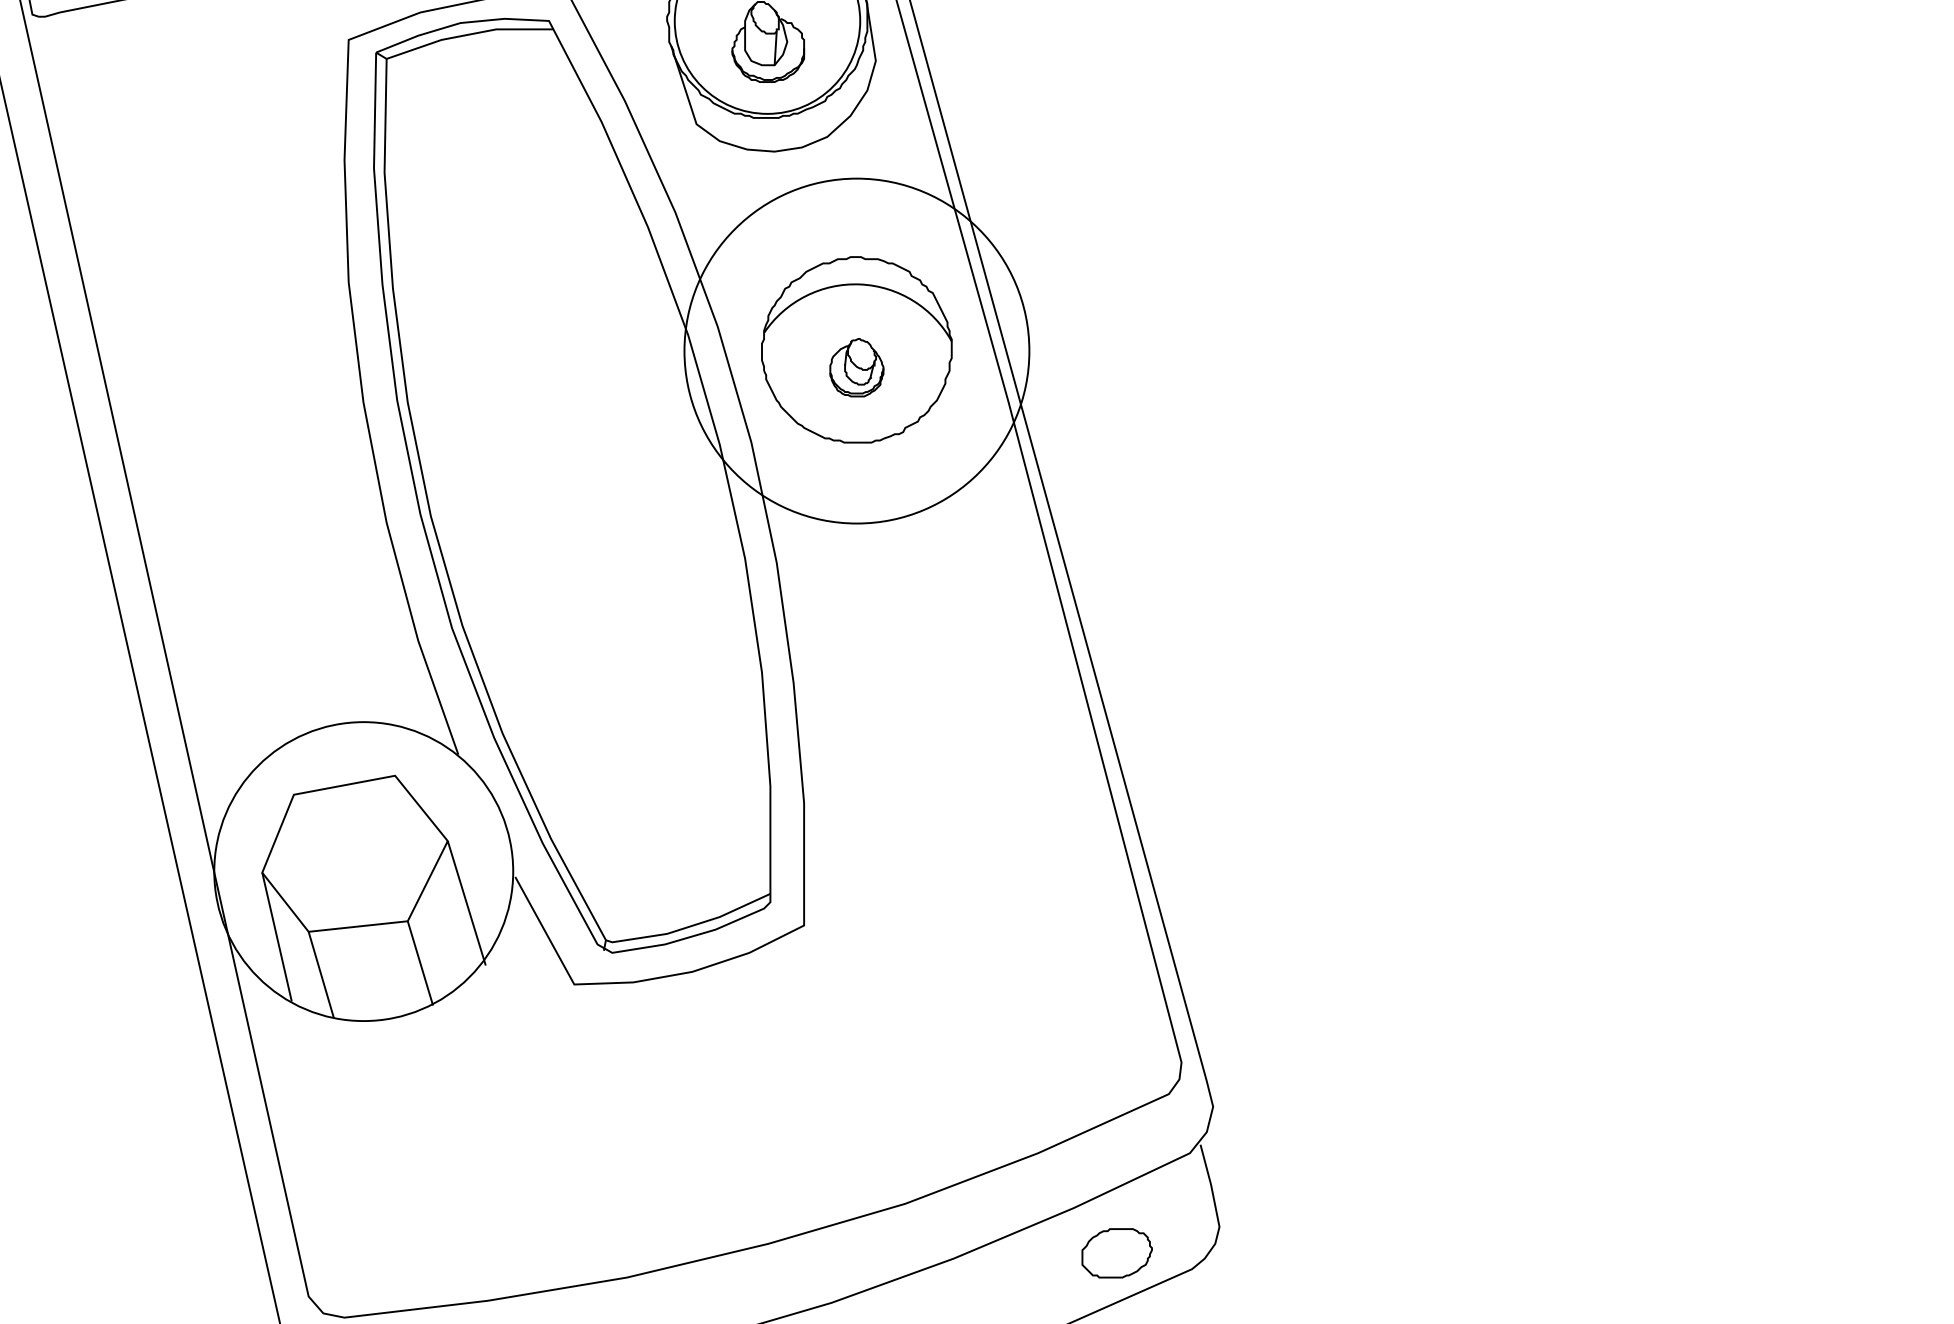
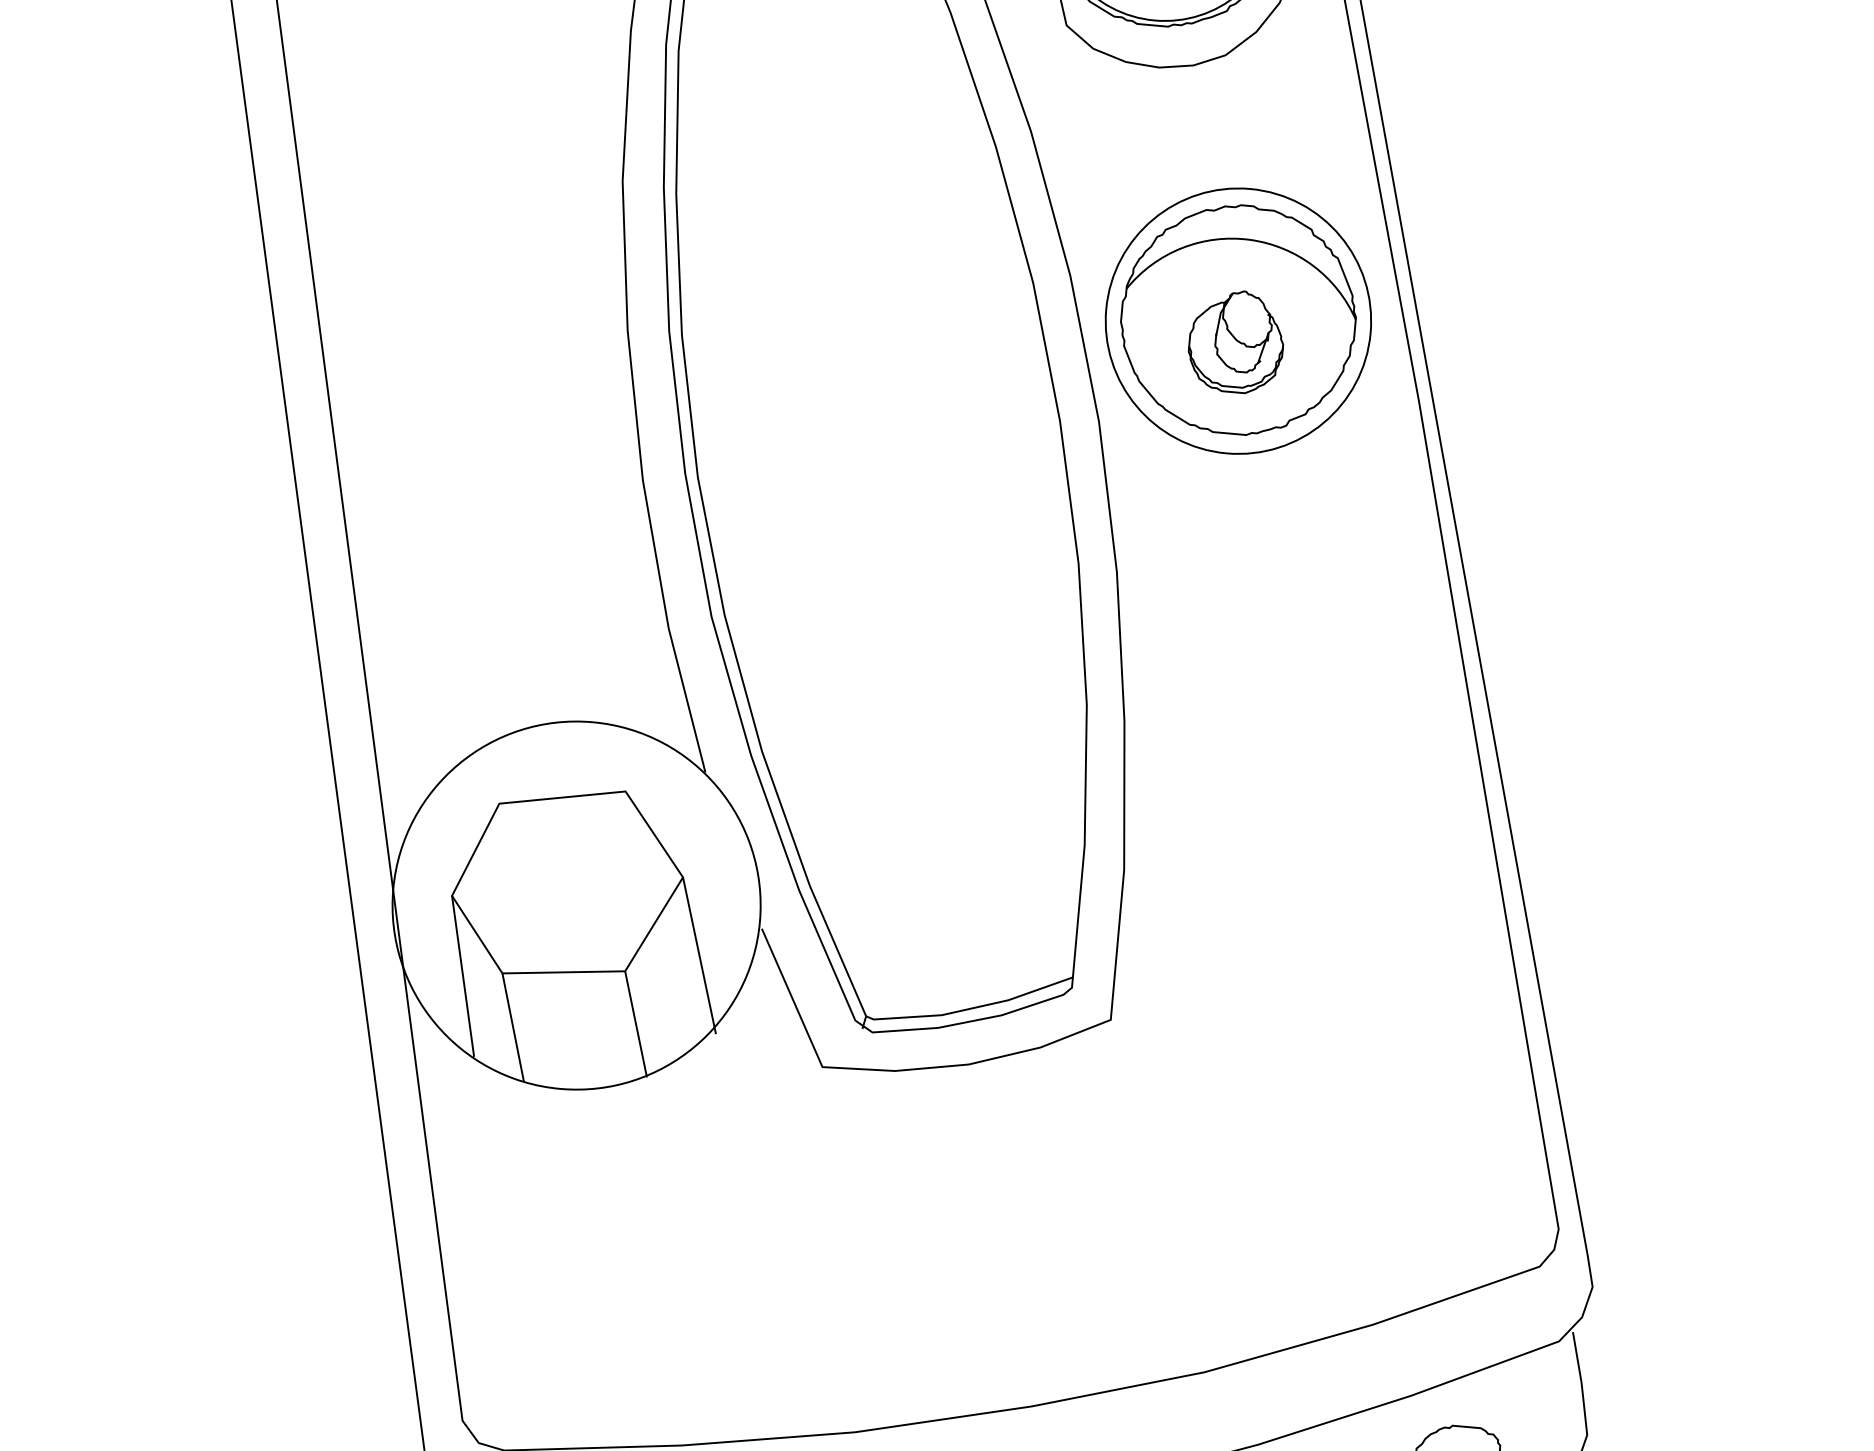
circle: (856, 350) -> (1237, 320), size x0.62
part: (856, 367) -> (1236, 341), size x1.43

